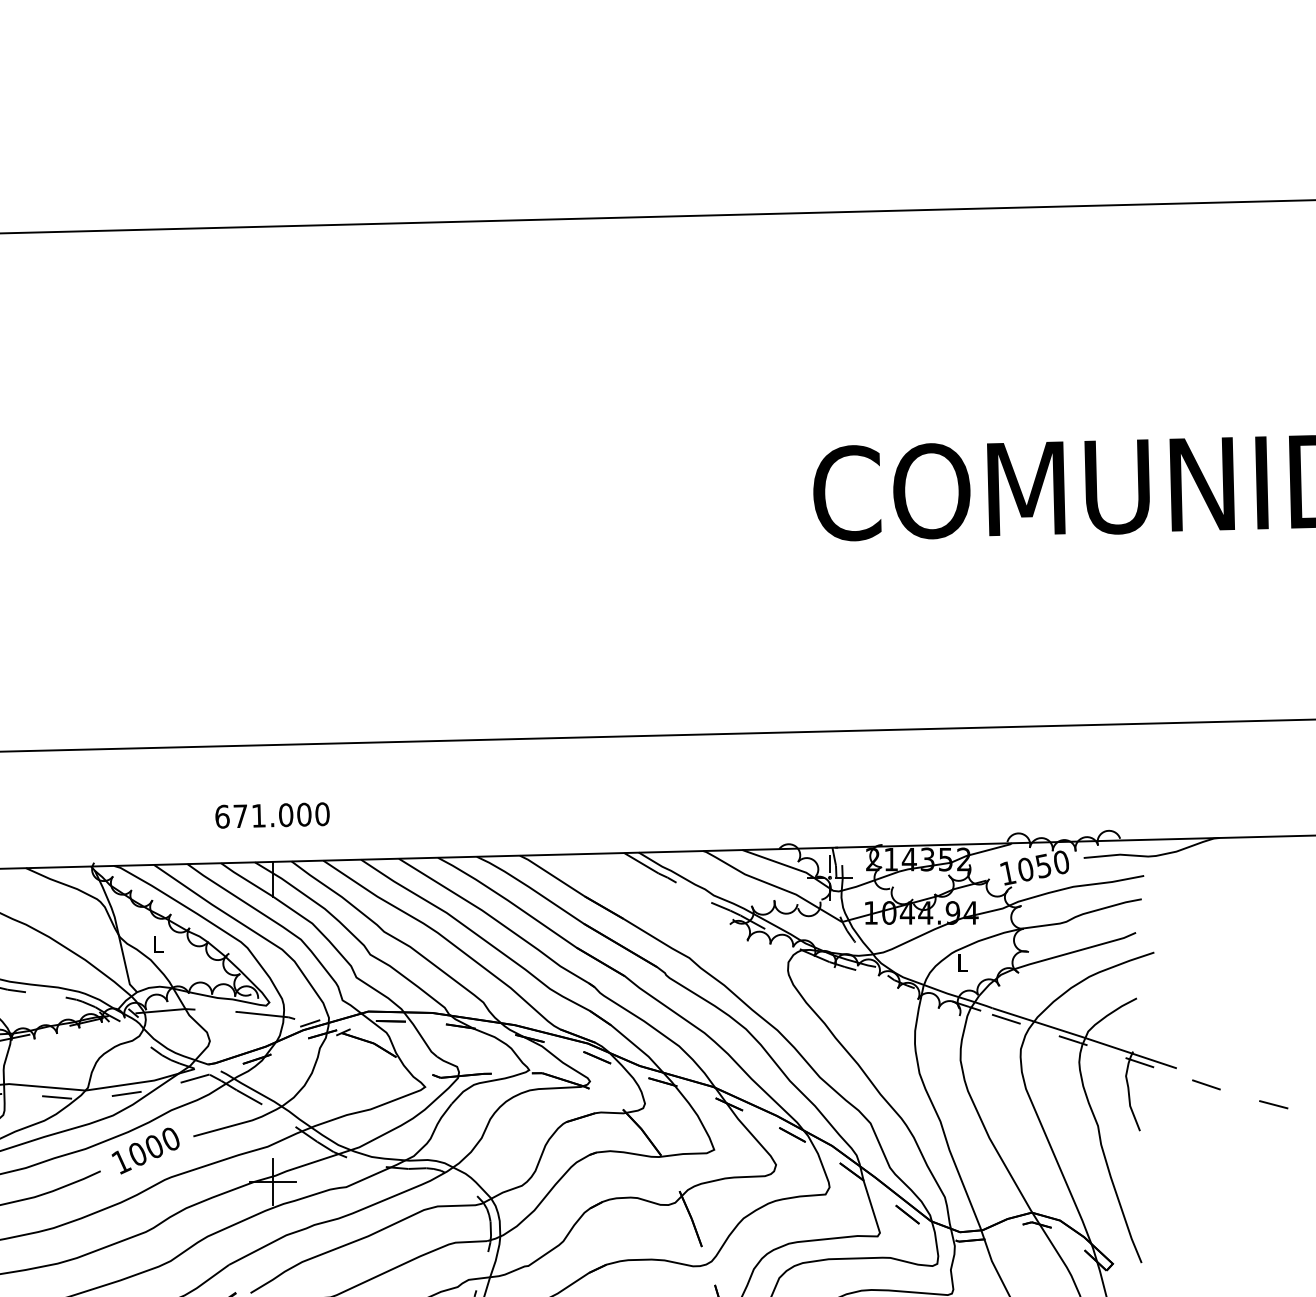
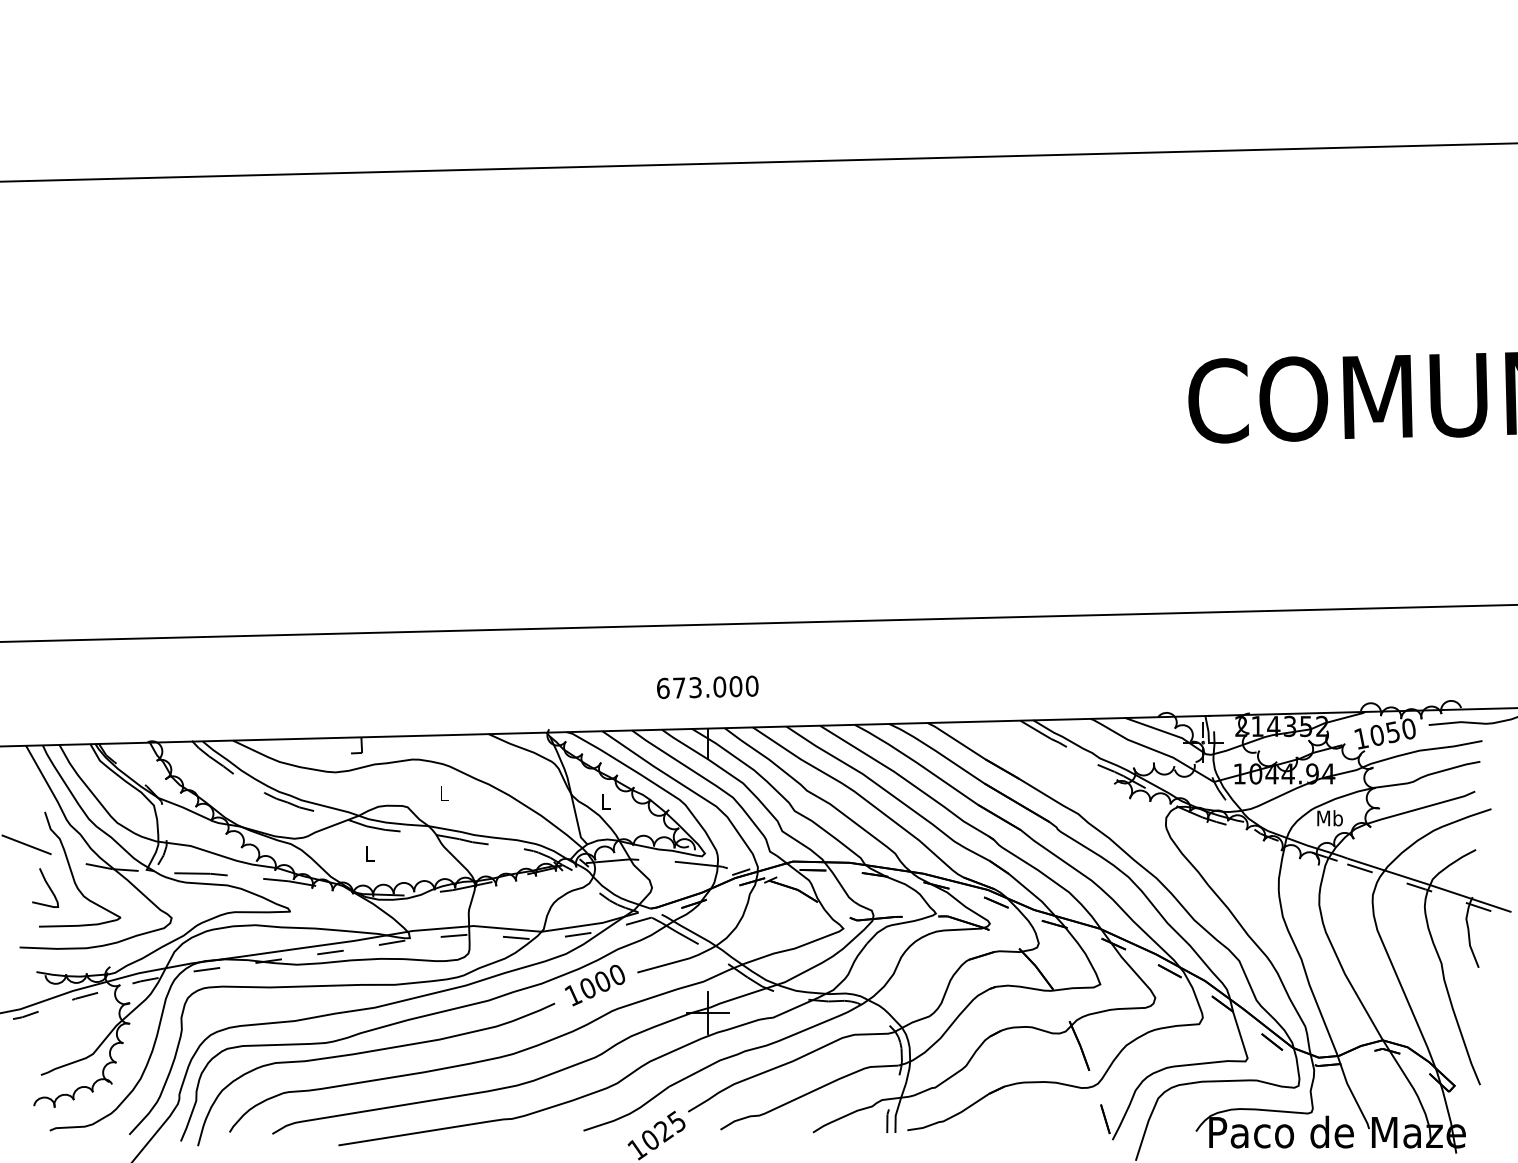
text: (258, 815) -> (695, 687), 671.000 -> 673.000
text: (972, 963) -> (1329, 818), L -> Mb

